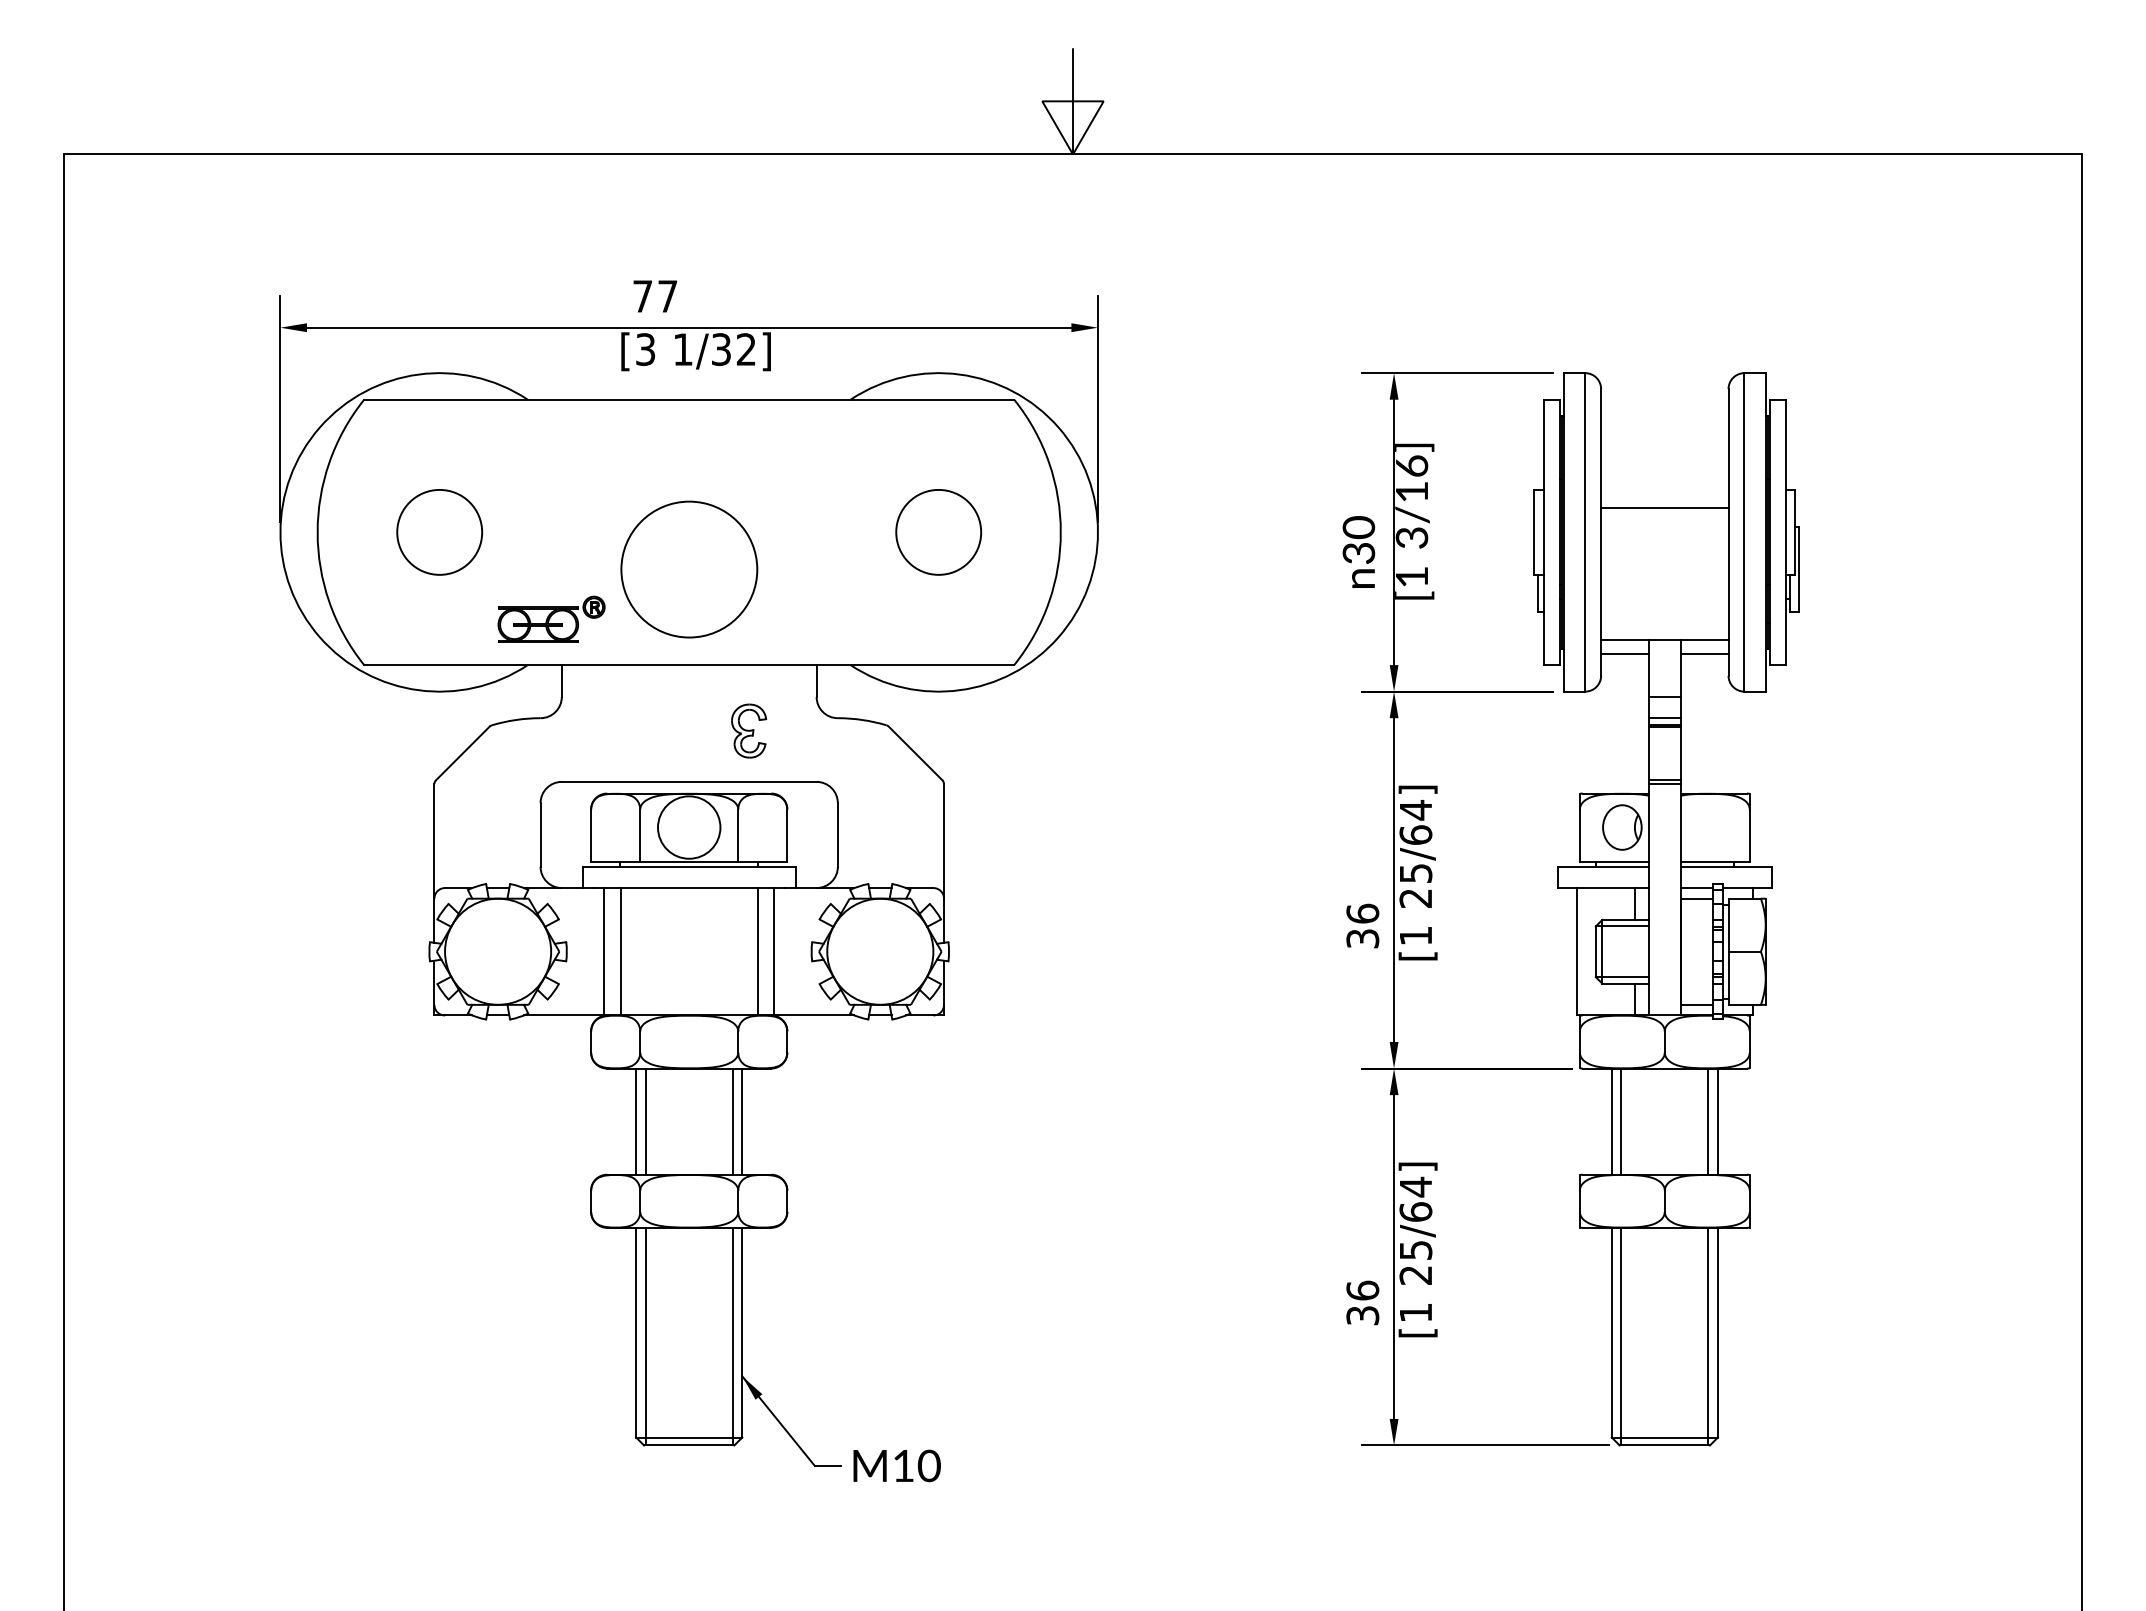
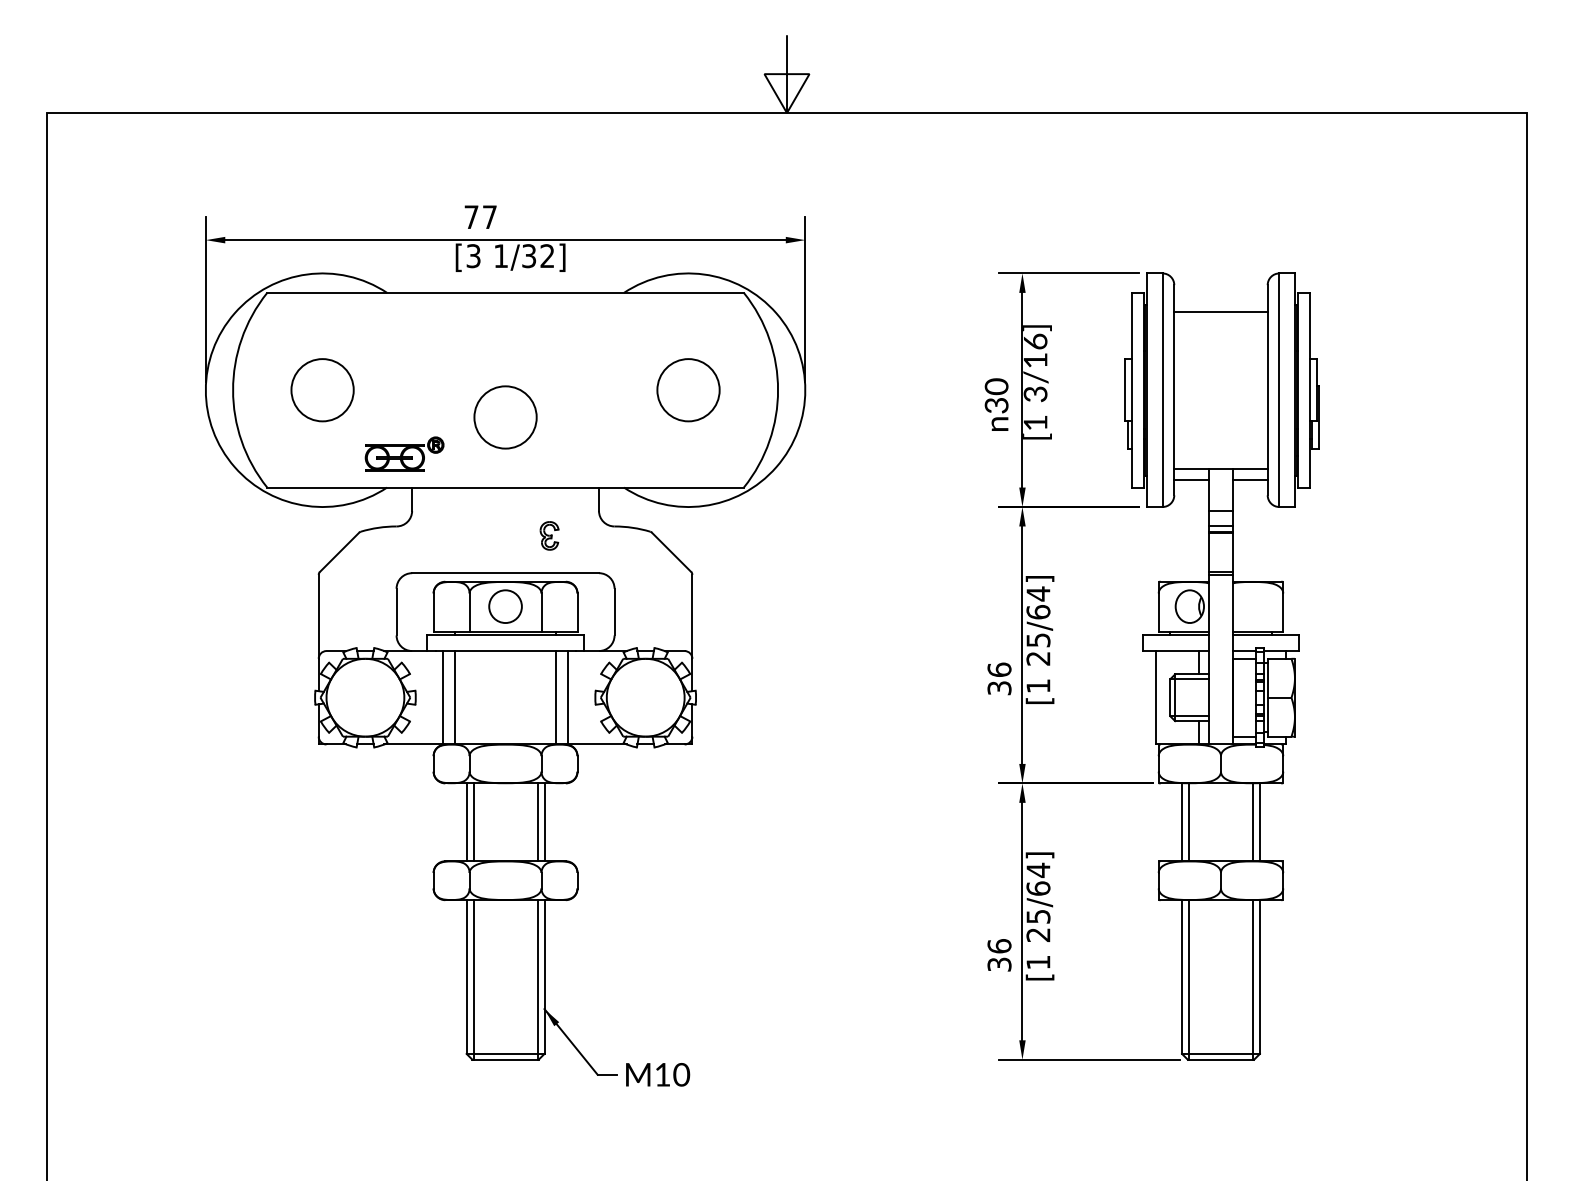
line: (1664, 508) -> (1220, 311), moved
circle: (688, 569) -> (505, 417), size x0.62
part: (749, 730) -> (549, 535), size x0.71
circle: (688, 827) -> (505, 606), size x0.71

